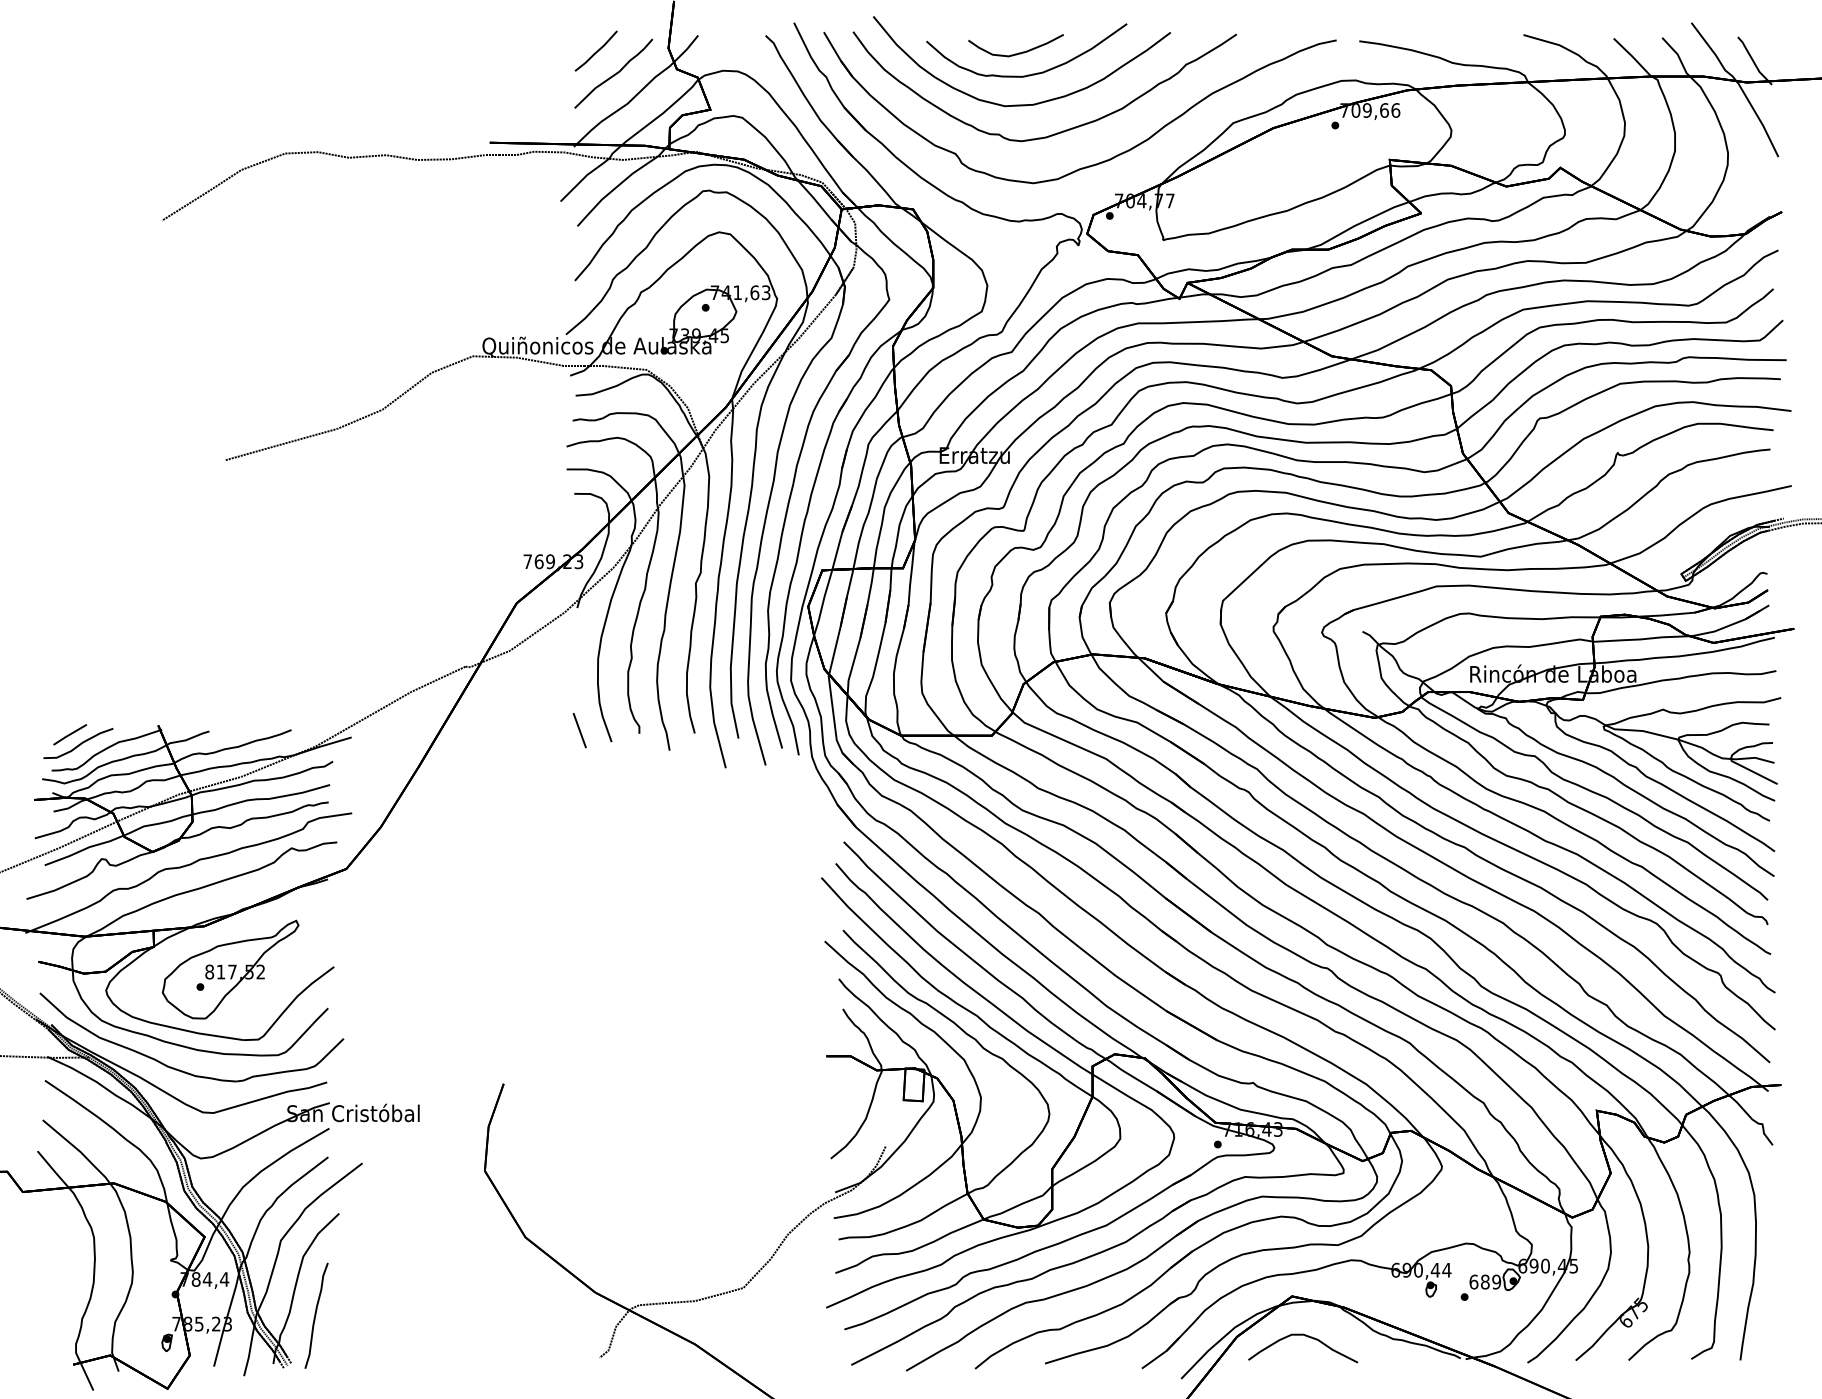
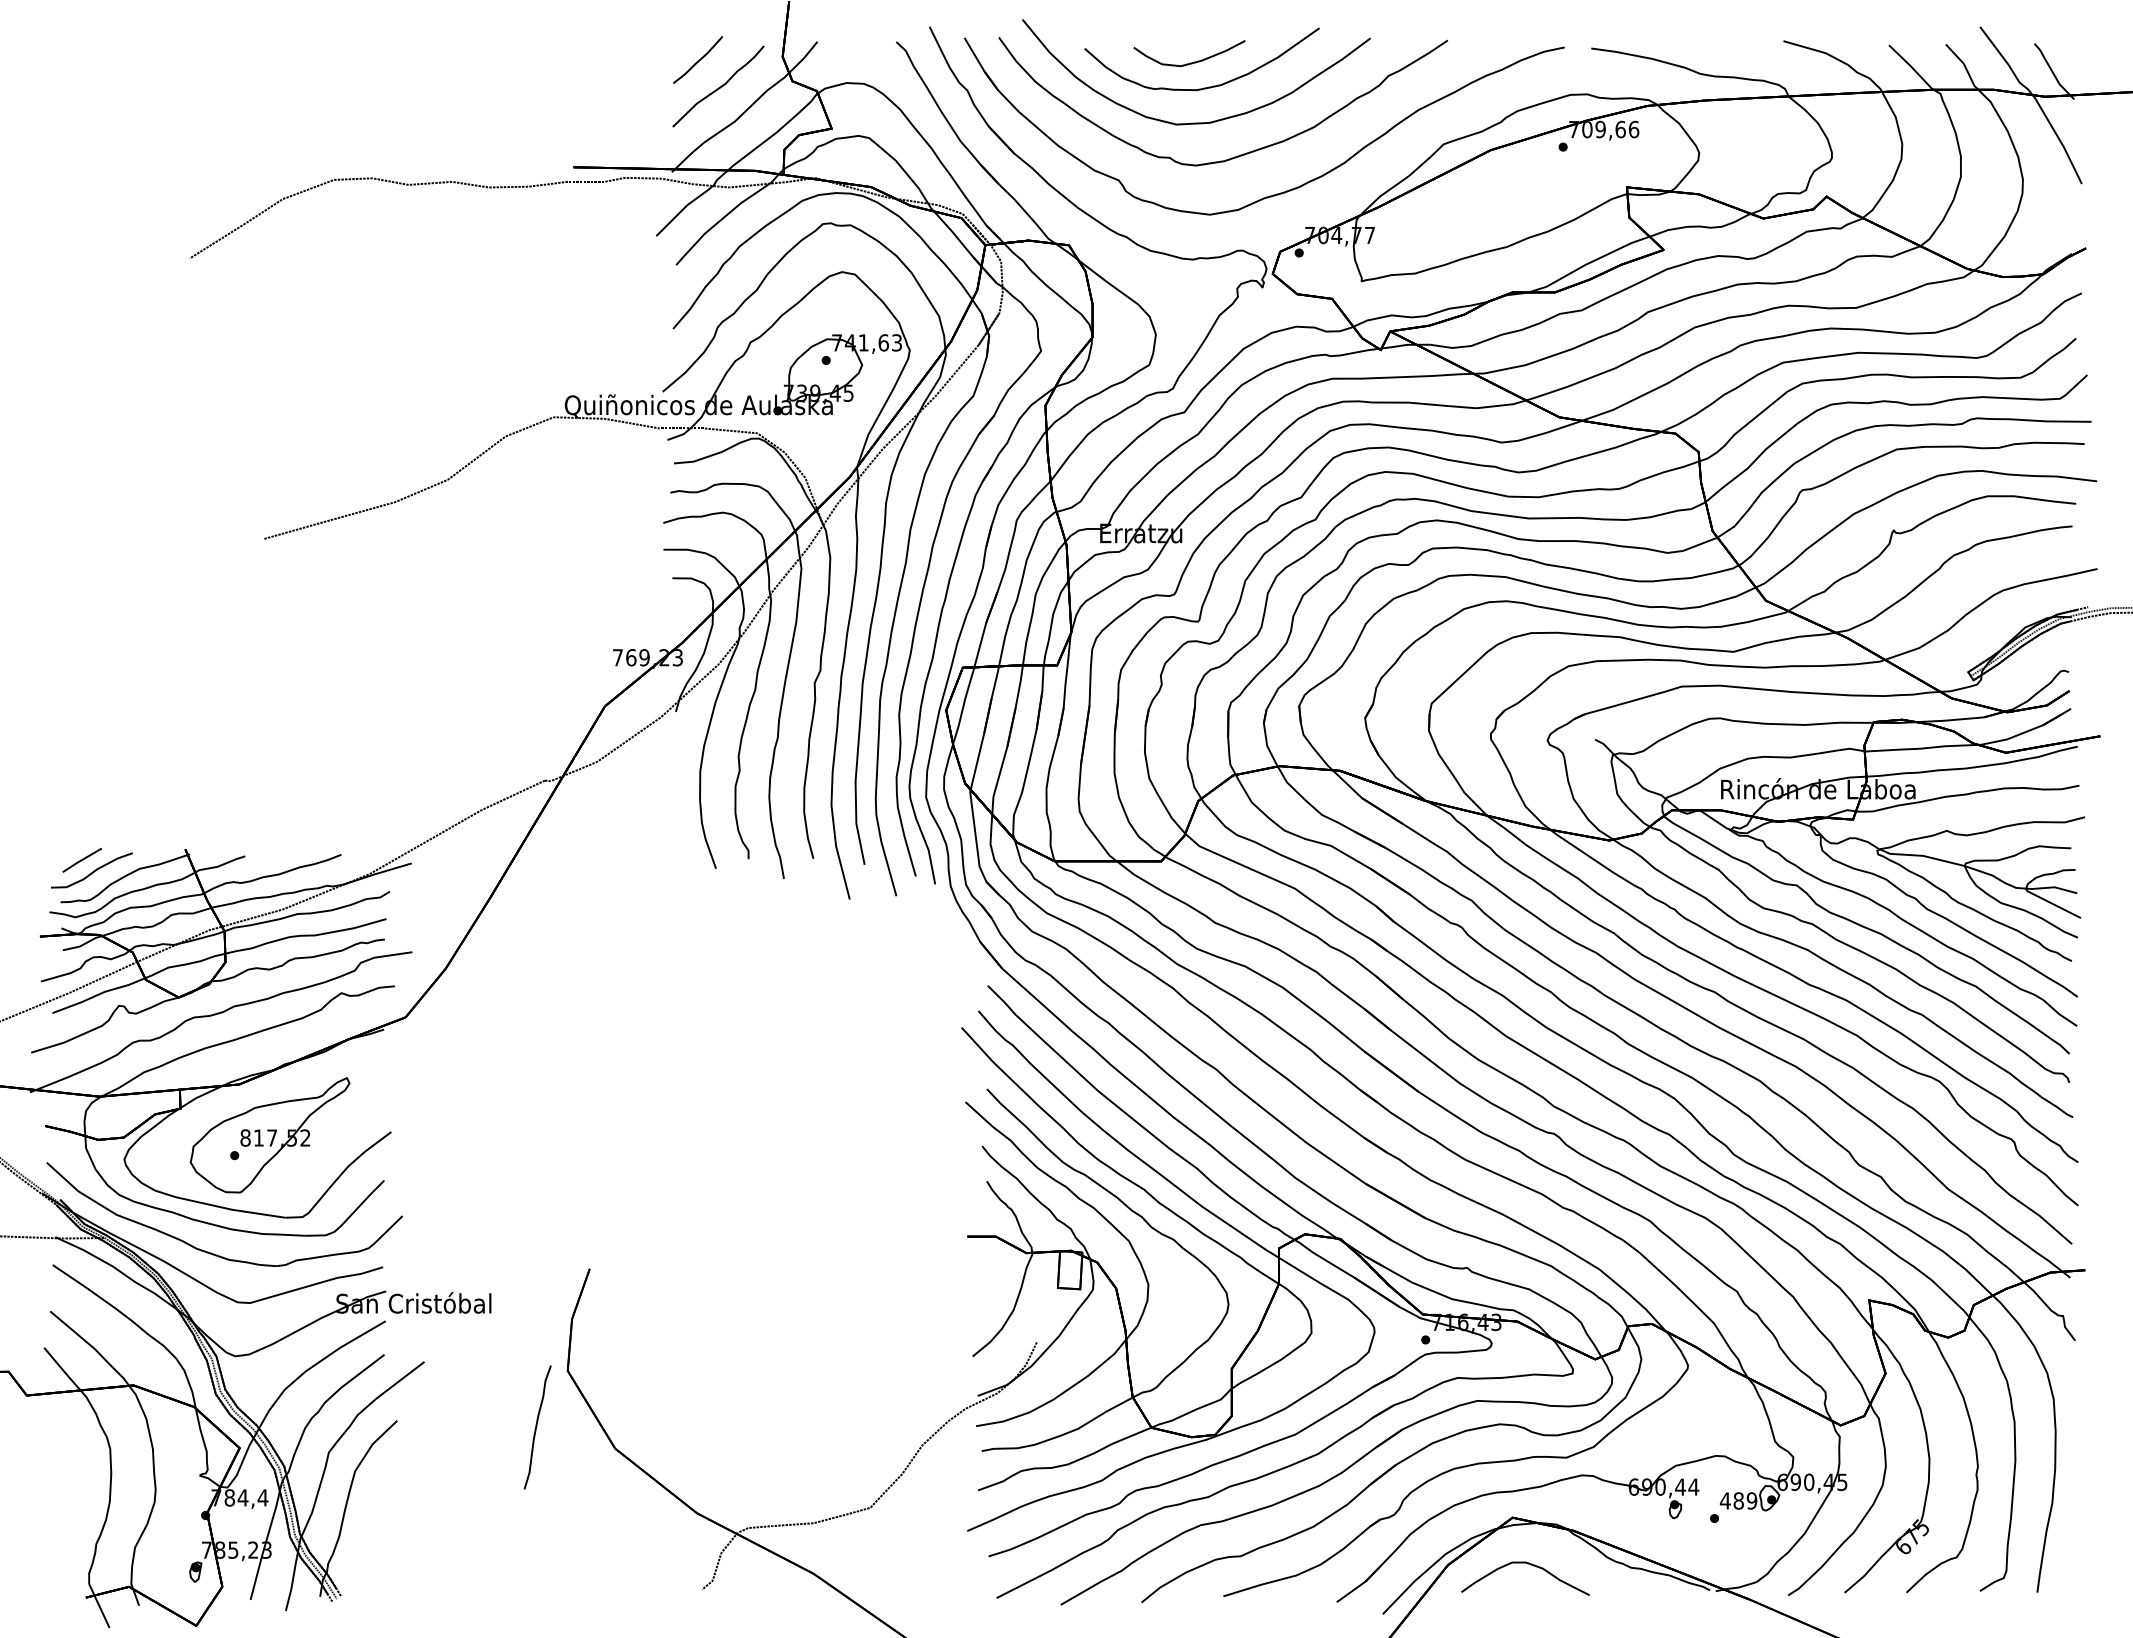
line: (579, 730) -> (678, 855), removed
text: (1473, 1281) -> (1724, 1500), 689 -> 489
curve: (316, 1315) -> (537, 1426), moved

